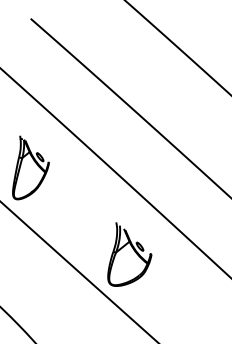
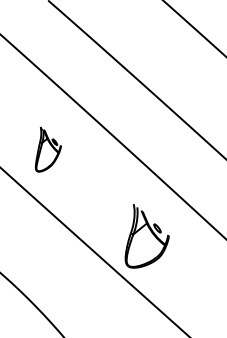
part: (30, 167) -> (47, 149), size x0.7

